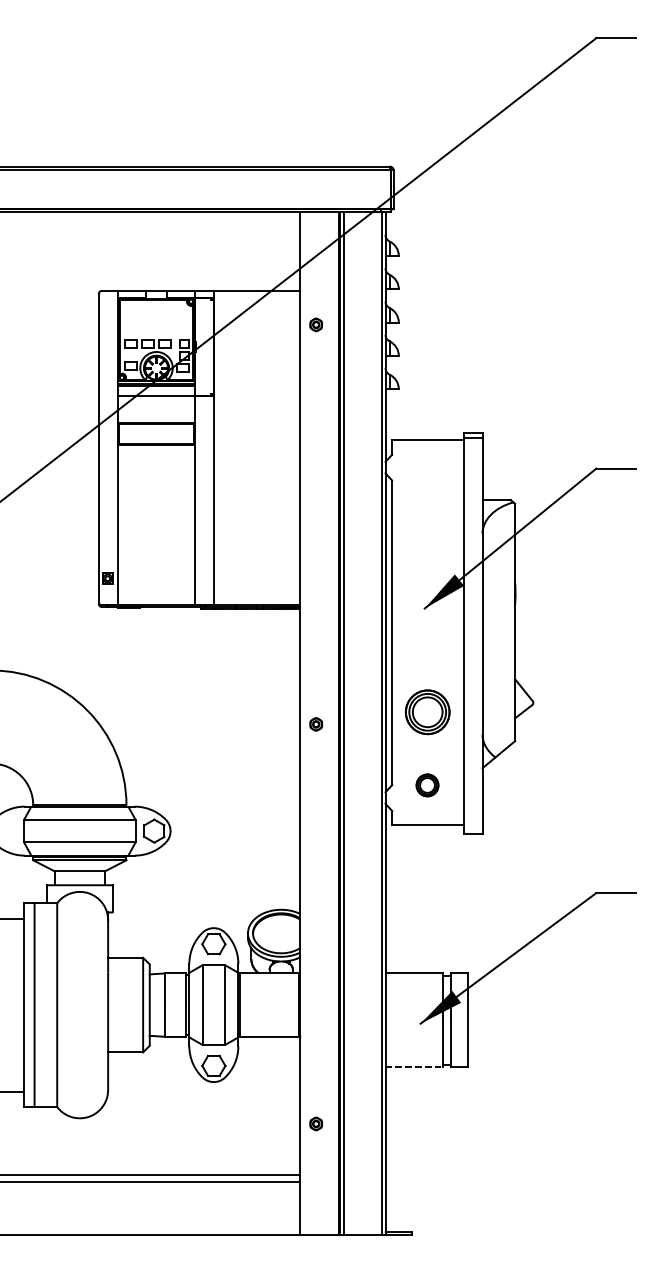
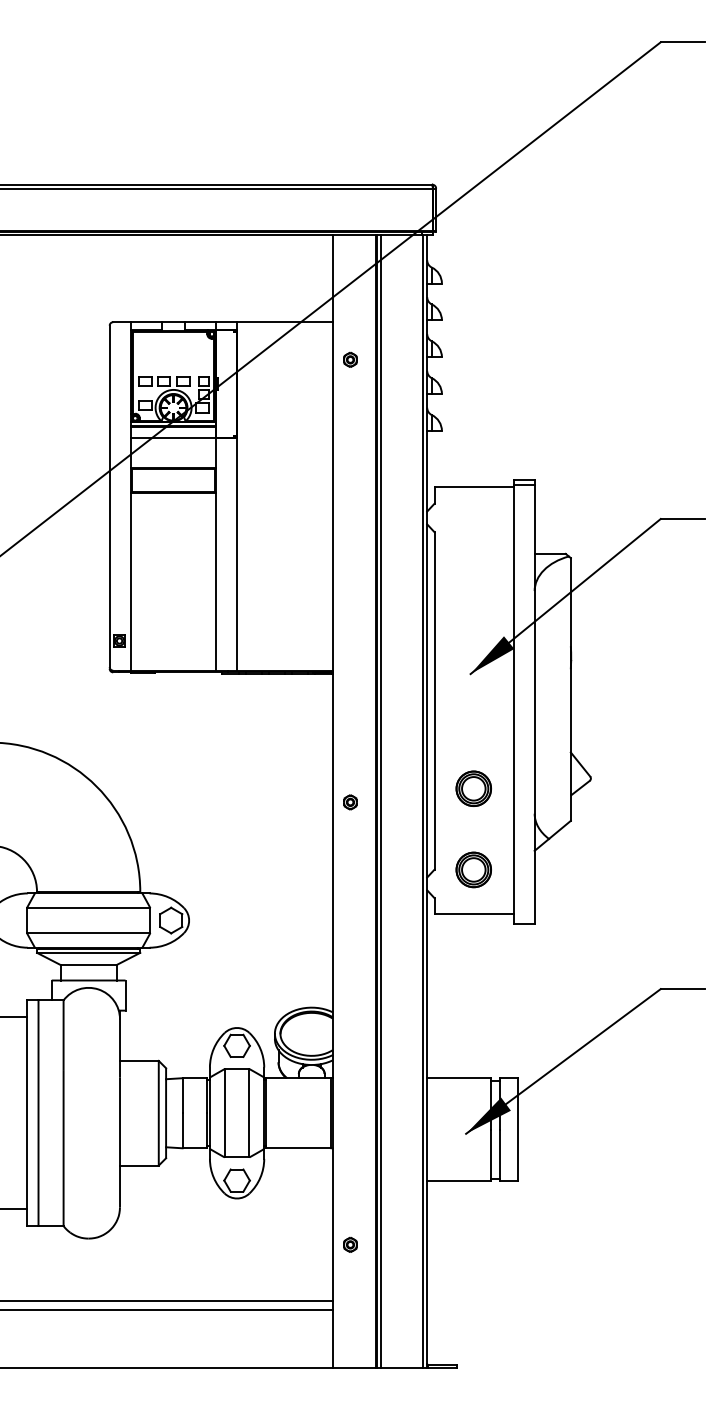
part: (427, 711) -> (473, 788), size x0.71
part: (427, 785) -> (473, 869), size x1.43
line: (413, 1066) -> (458, 1181), dashed -> solid

